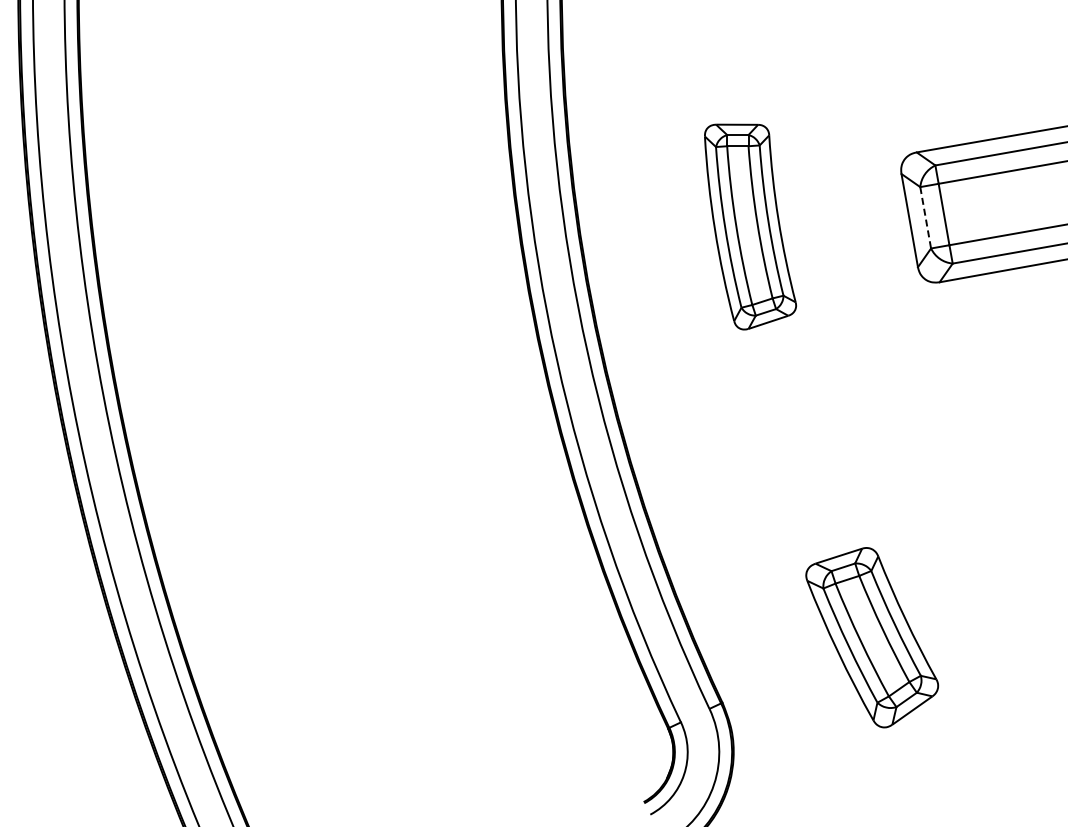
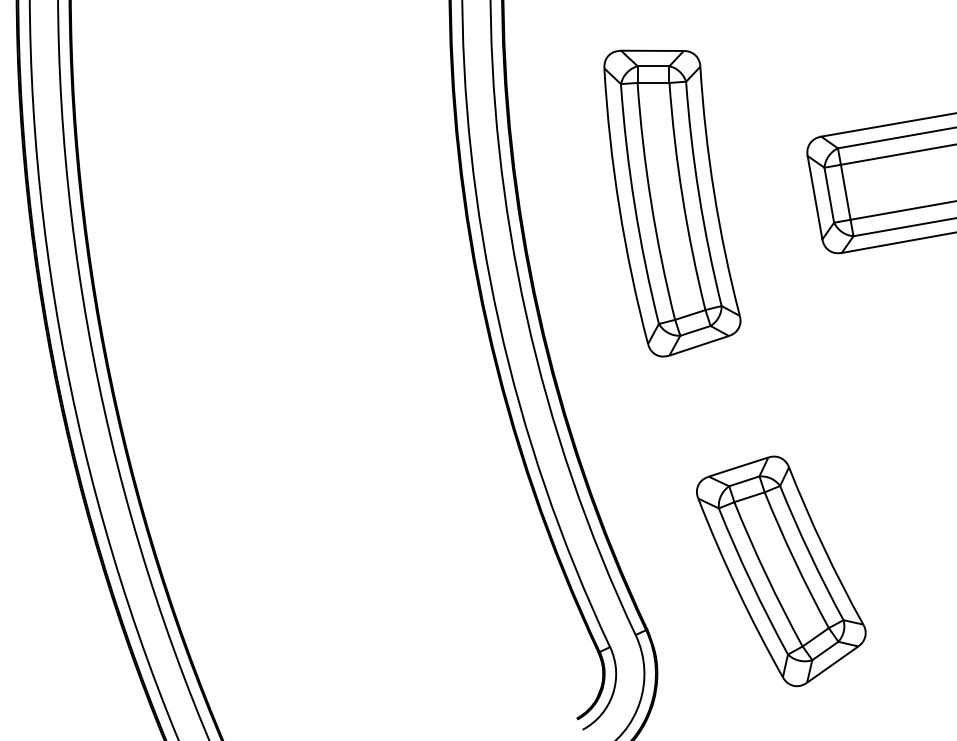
line: (925, 218) -> (829, 195), dashed -> solid
part: (750, 226) -> (672, 203), size x1.67
part: (872, 637) -> (781, 571), size x1.43

